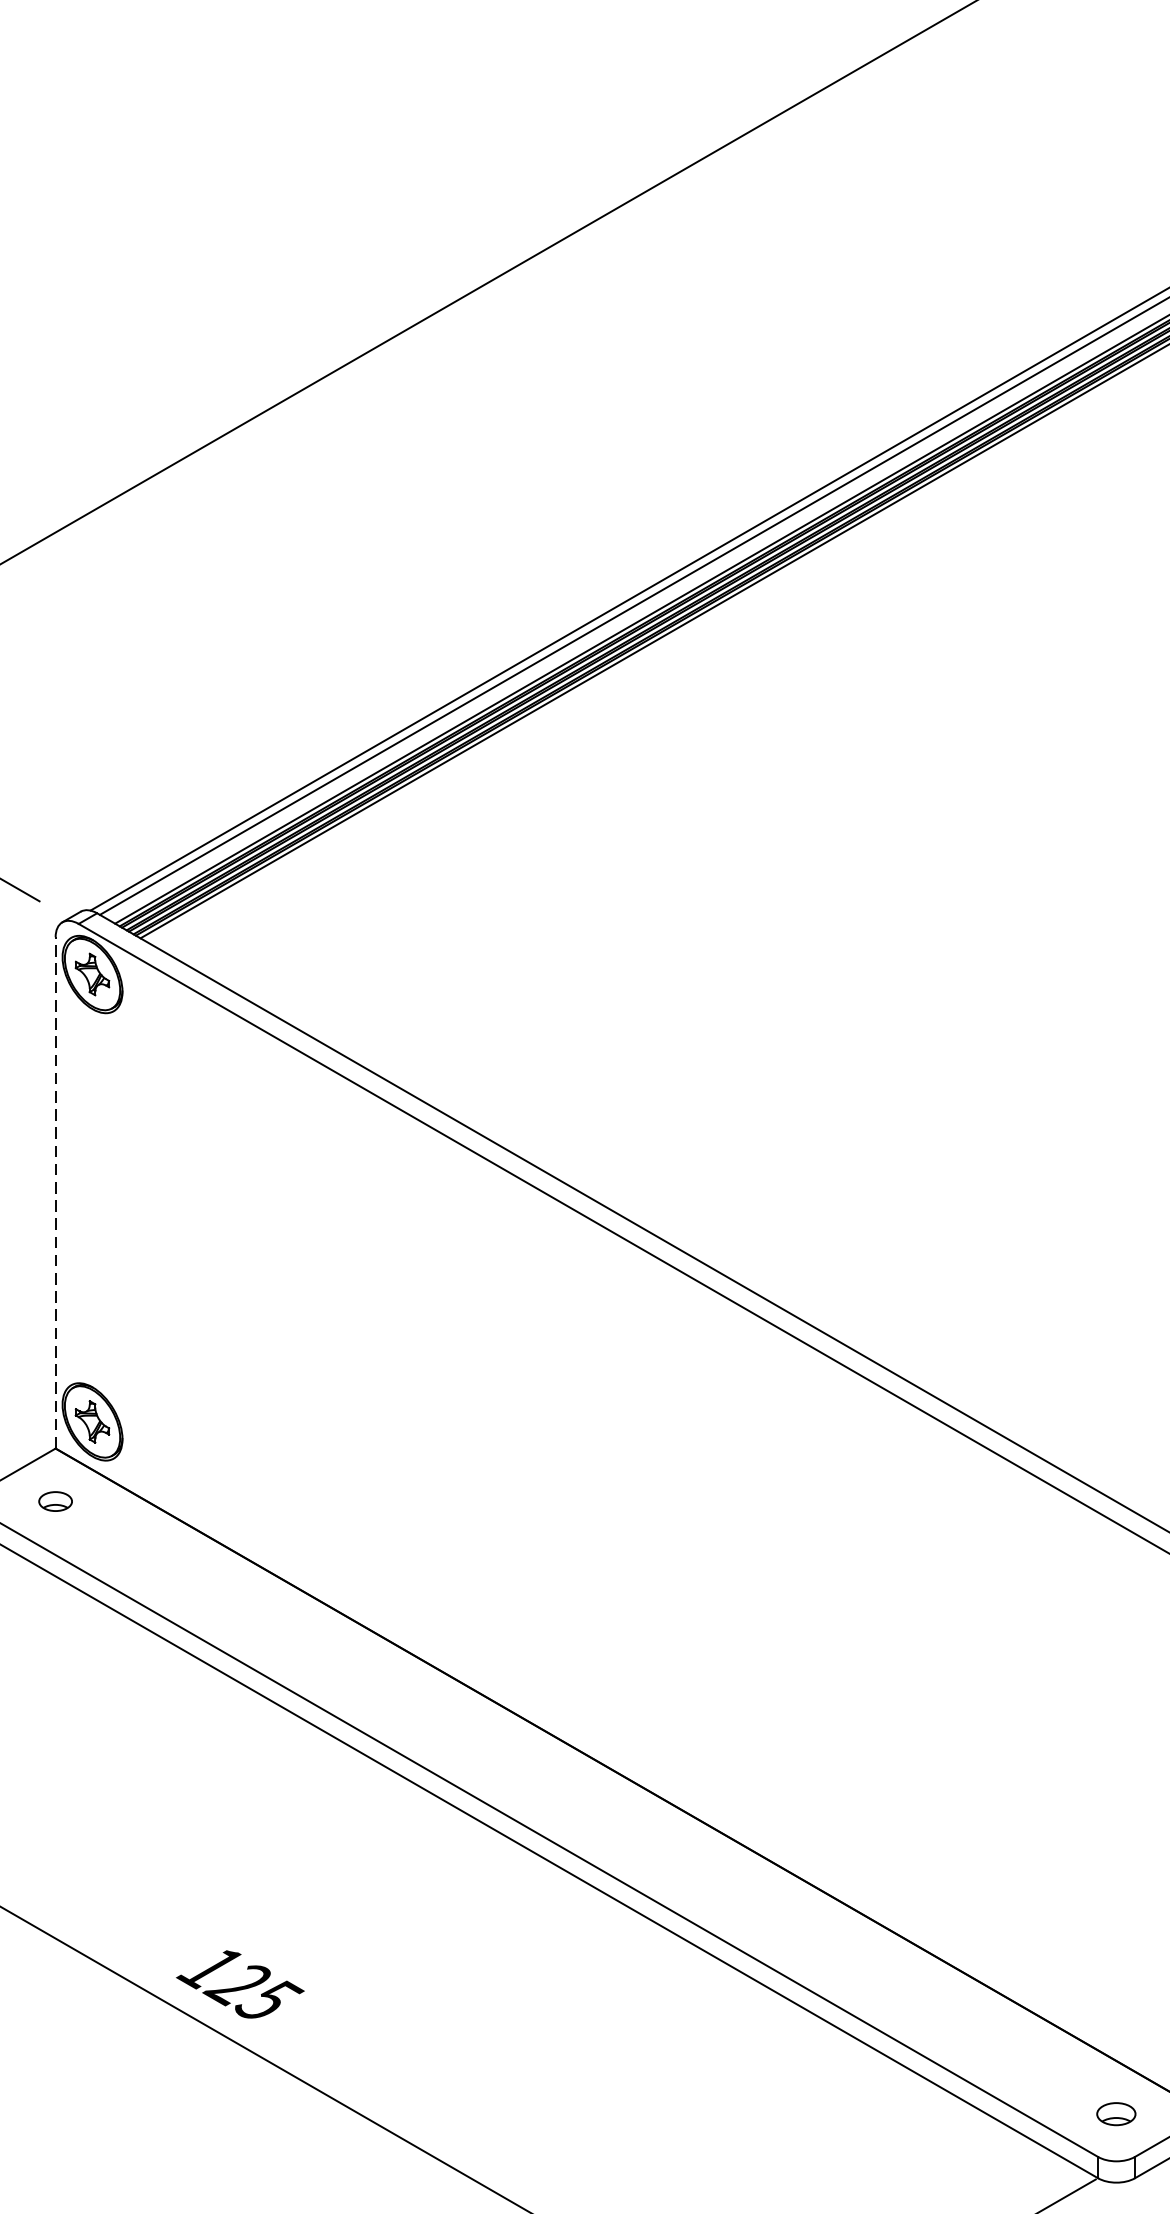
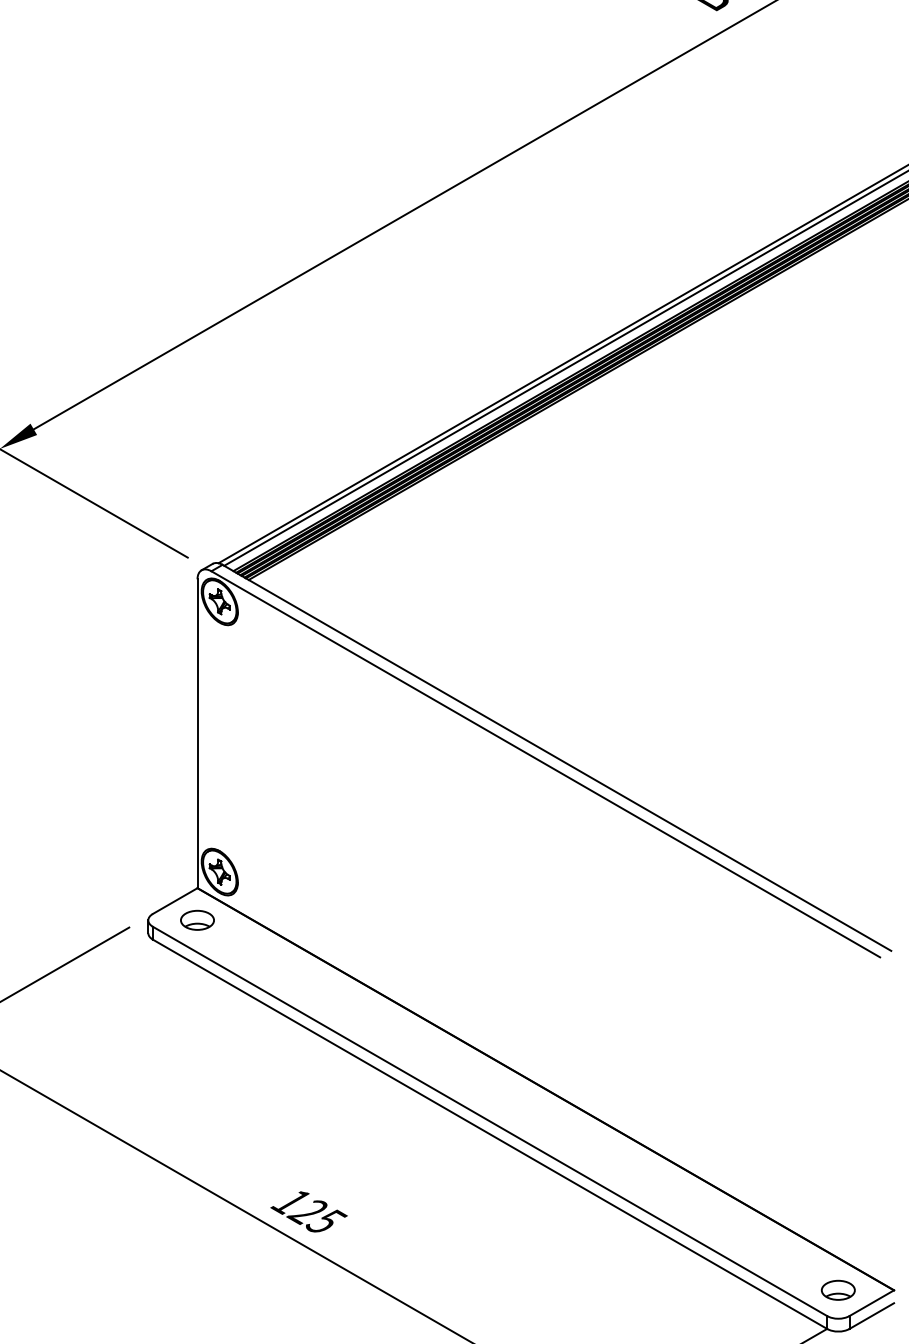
line: (55, 1192) -> (197, 733), dashed -> solid
part: (55, 1500) -> (197, 919), size x1.67
part: (1115, 2112) -> (837, 1289), size x1.43

